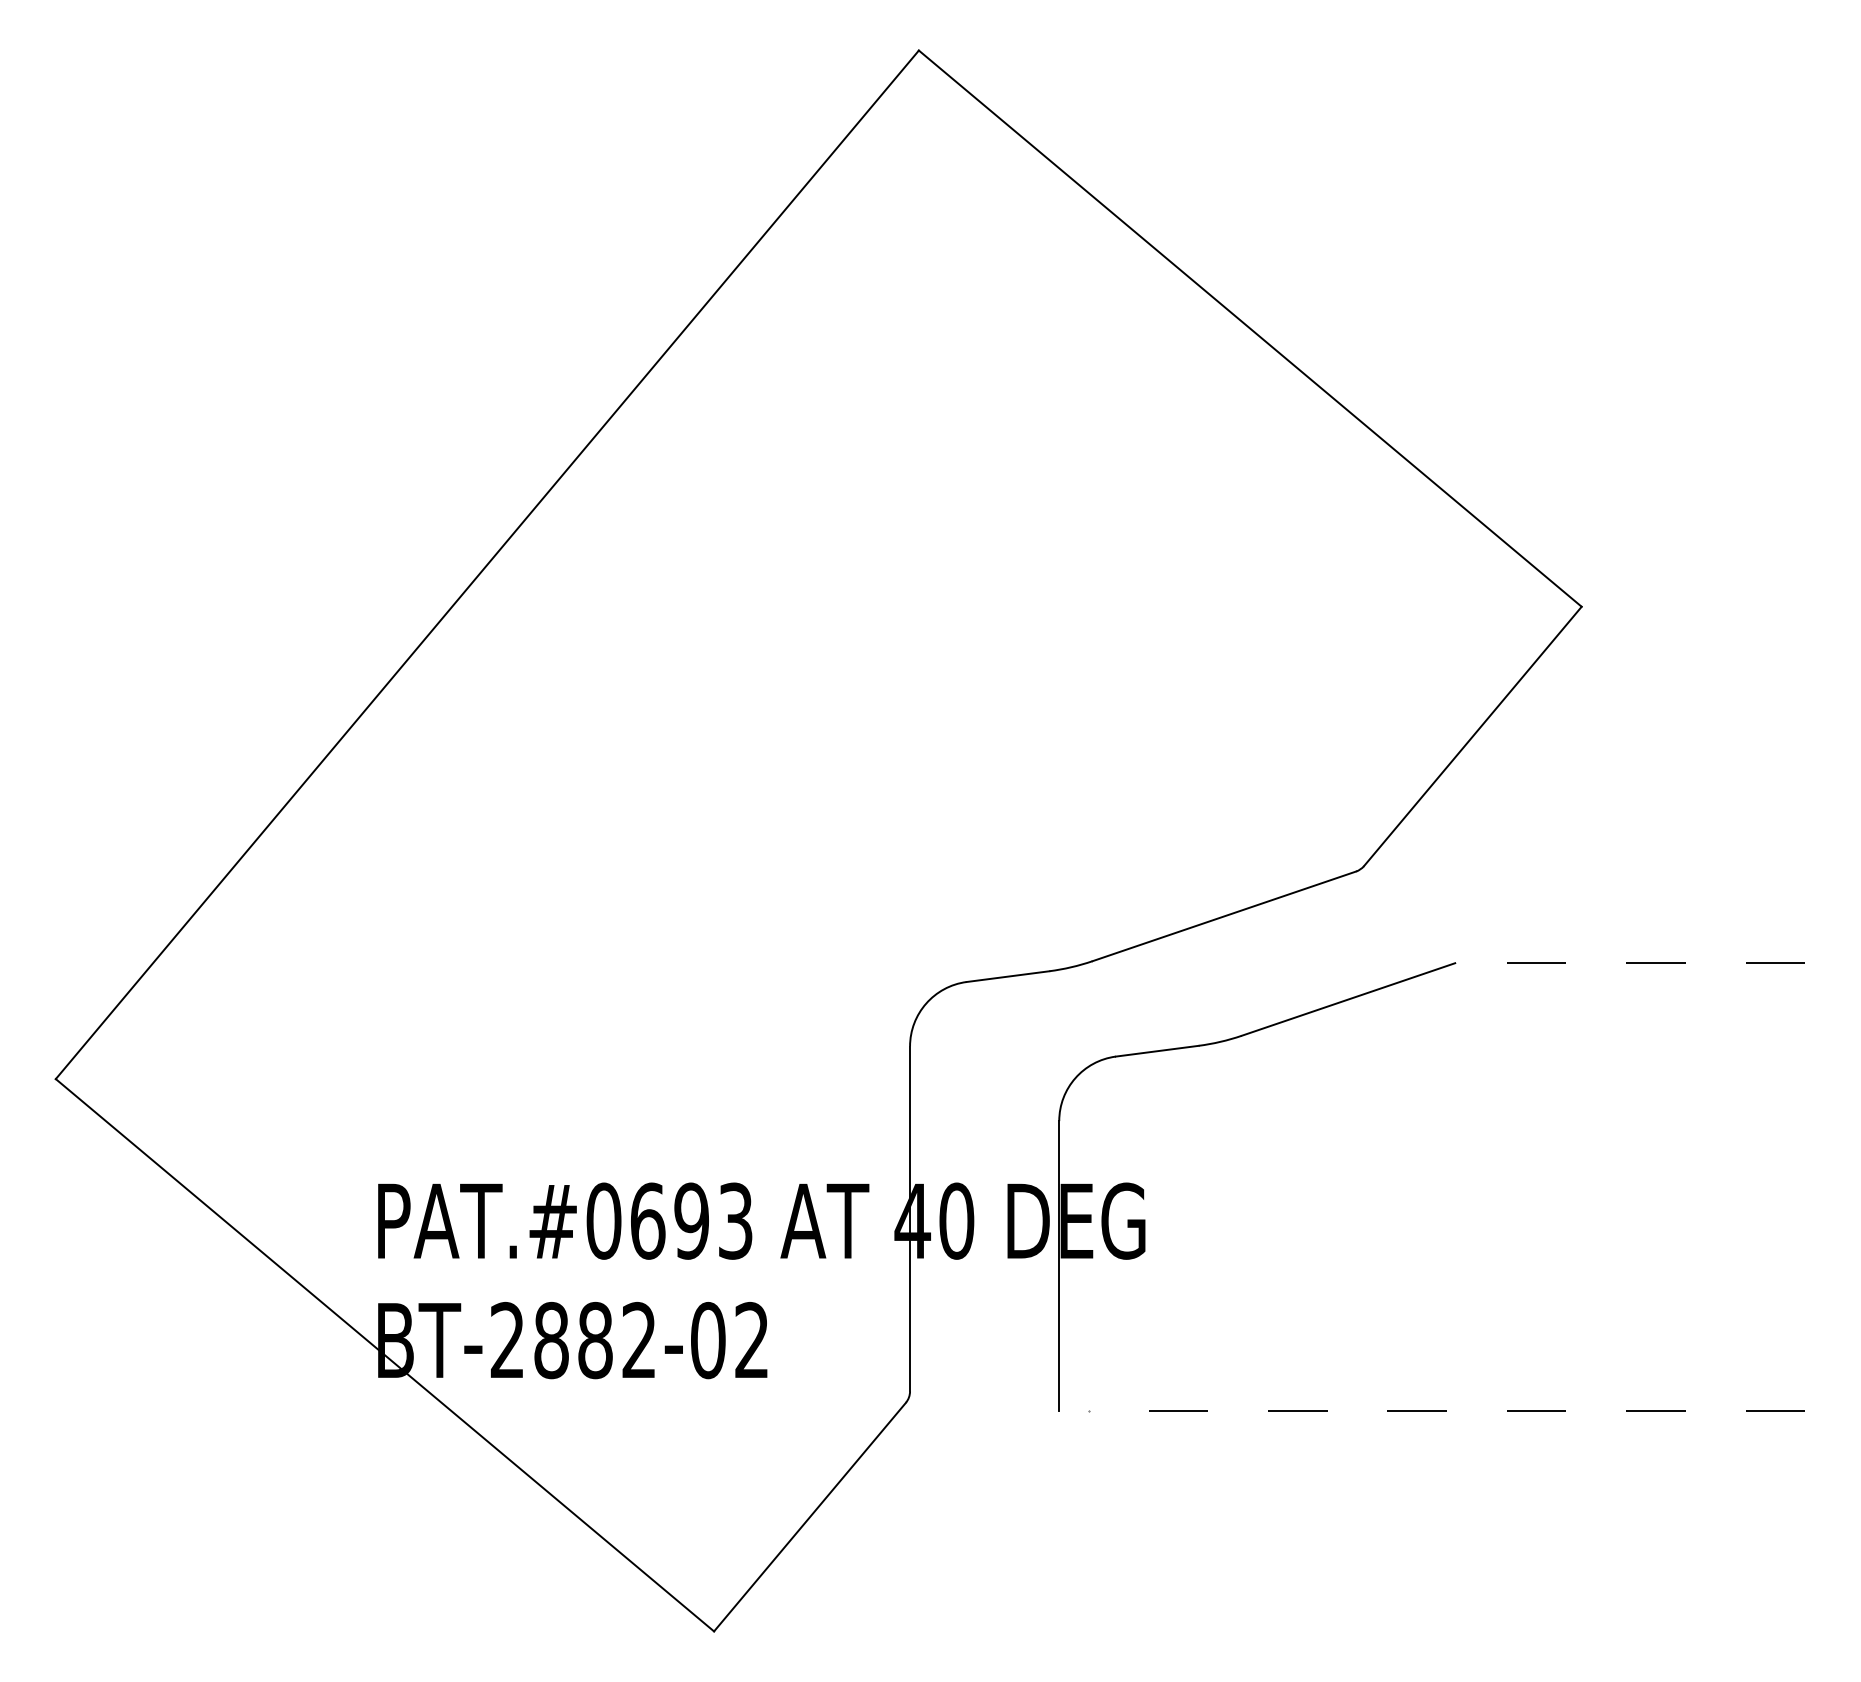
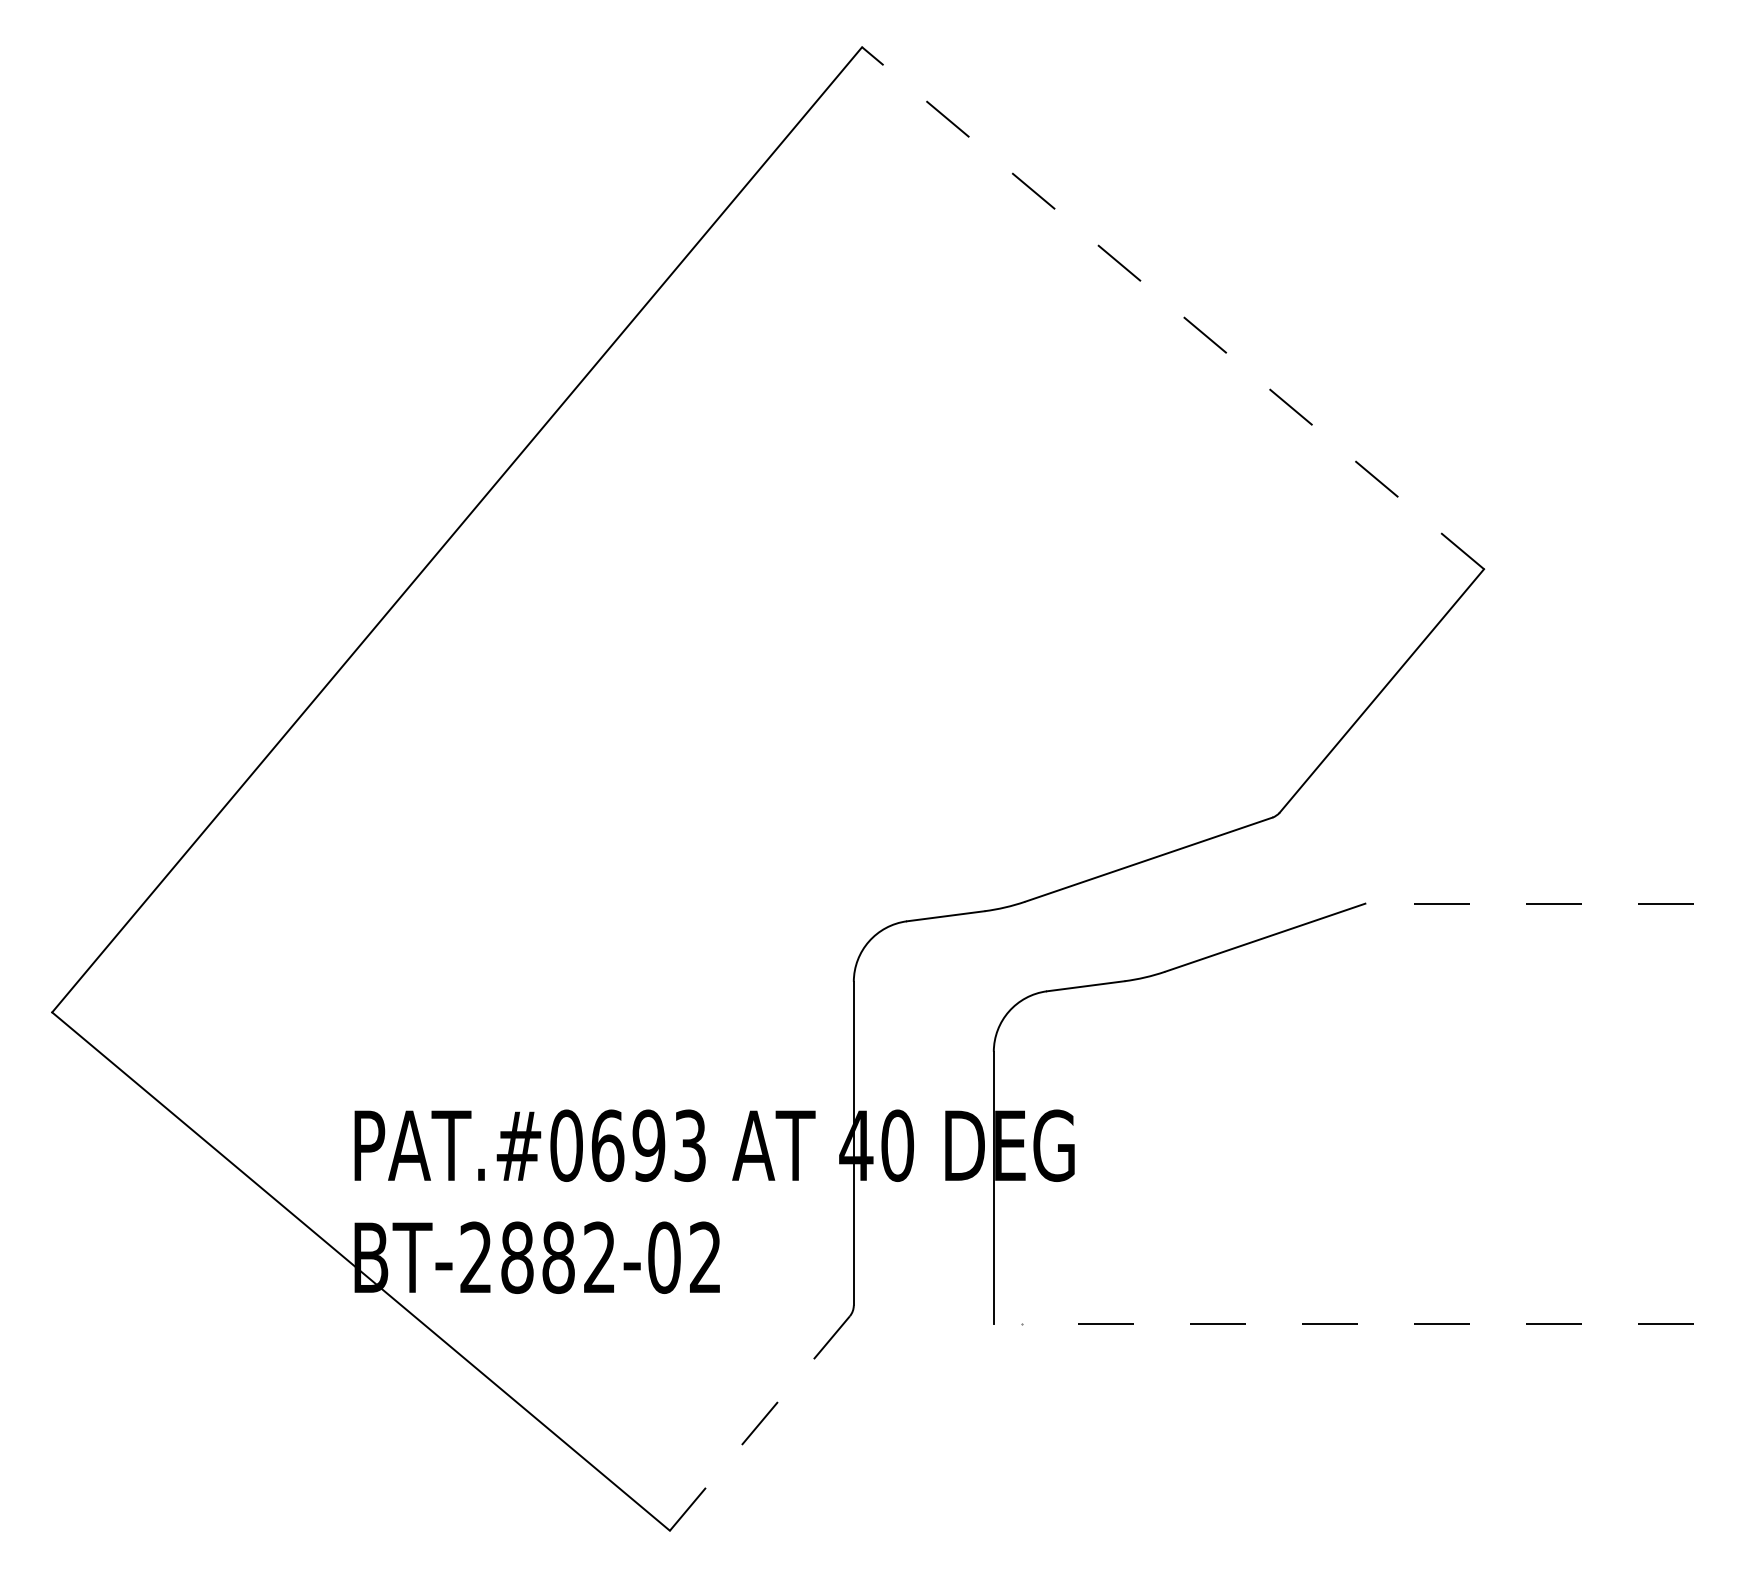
line: (1250, 328) -> (1173, 308), solid -> dashed
line: (809, 1517) -> (759, 1423), solid -> dashed

